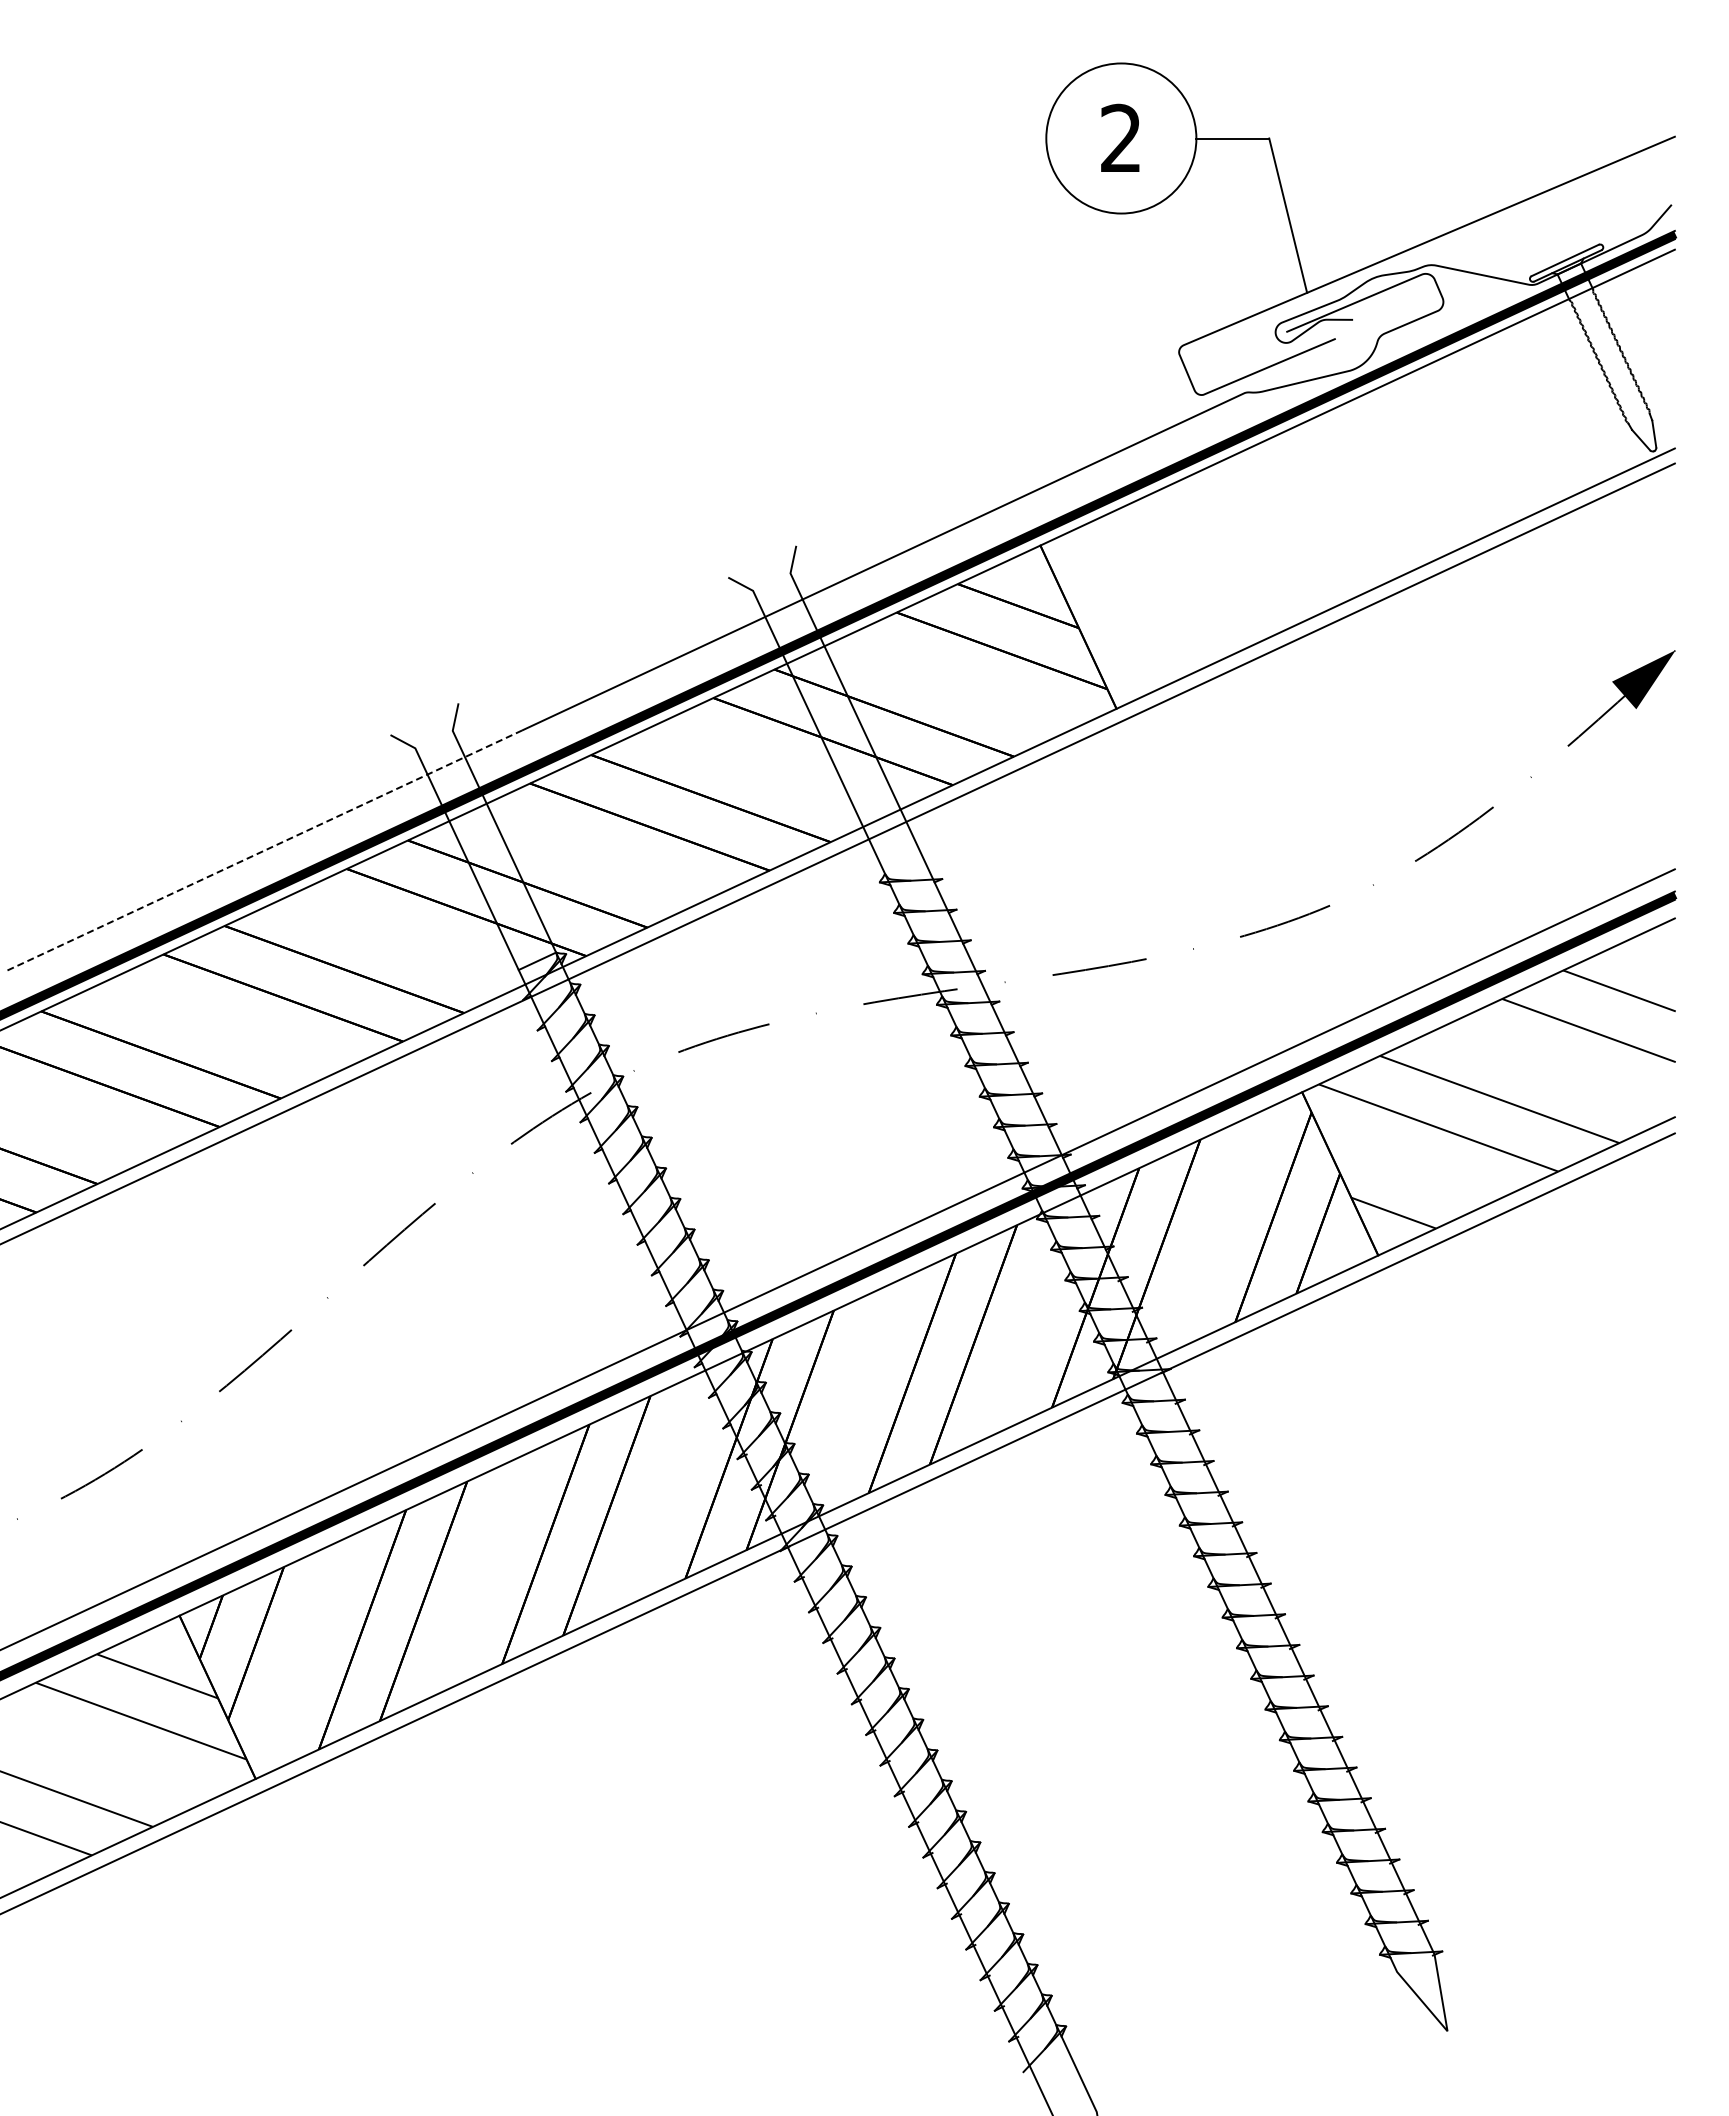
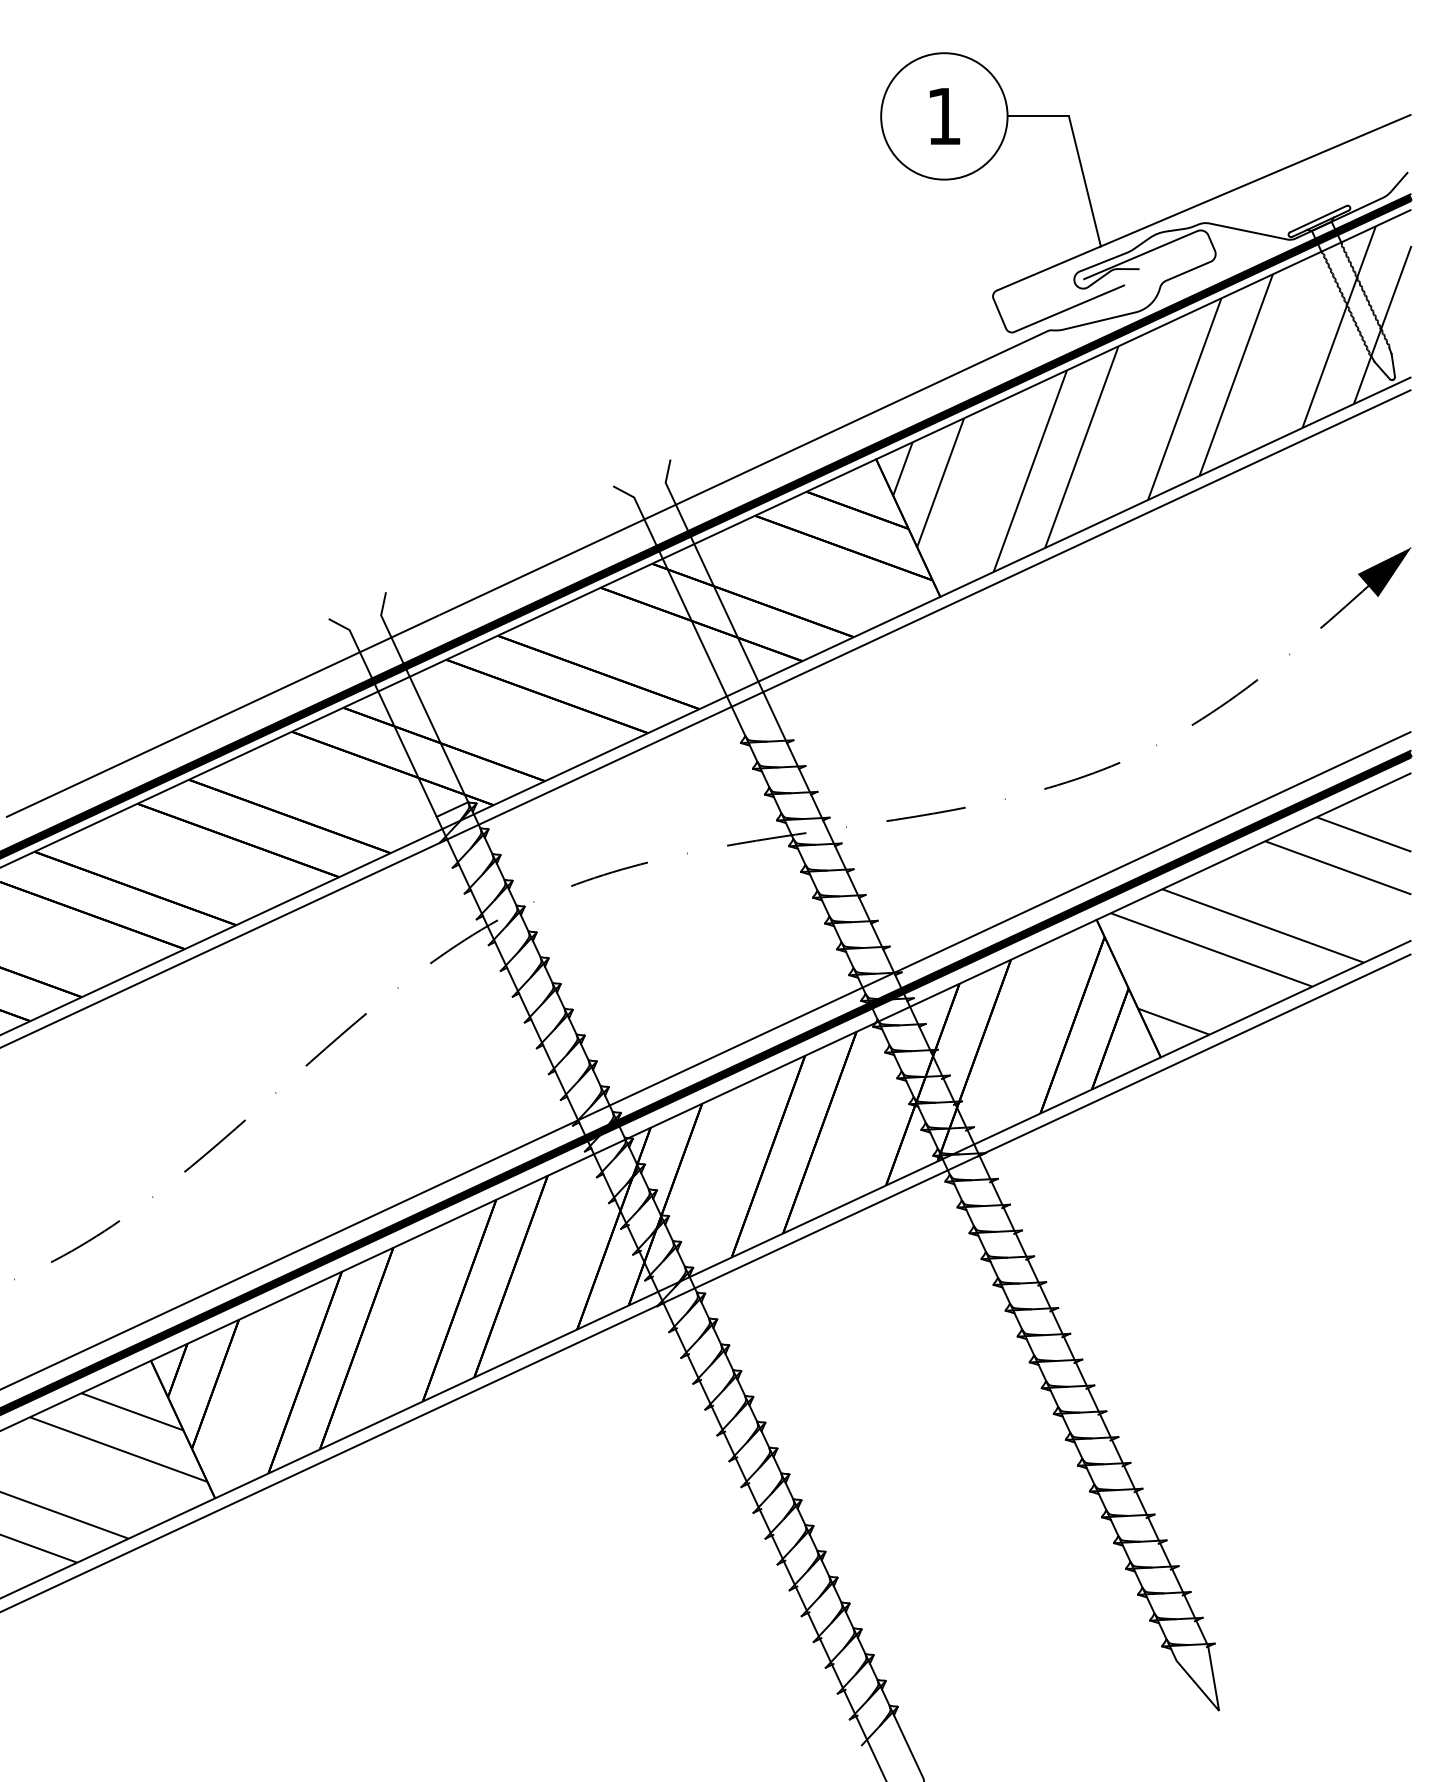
text: (1120, 137) -> (943, 115), 2 -> 1
hatch: (1367, 473) -> (1151, 398), added
line: (264, 850) -> (222, 716), dashed -> solid

